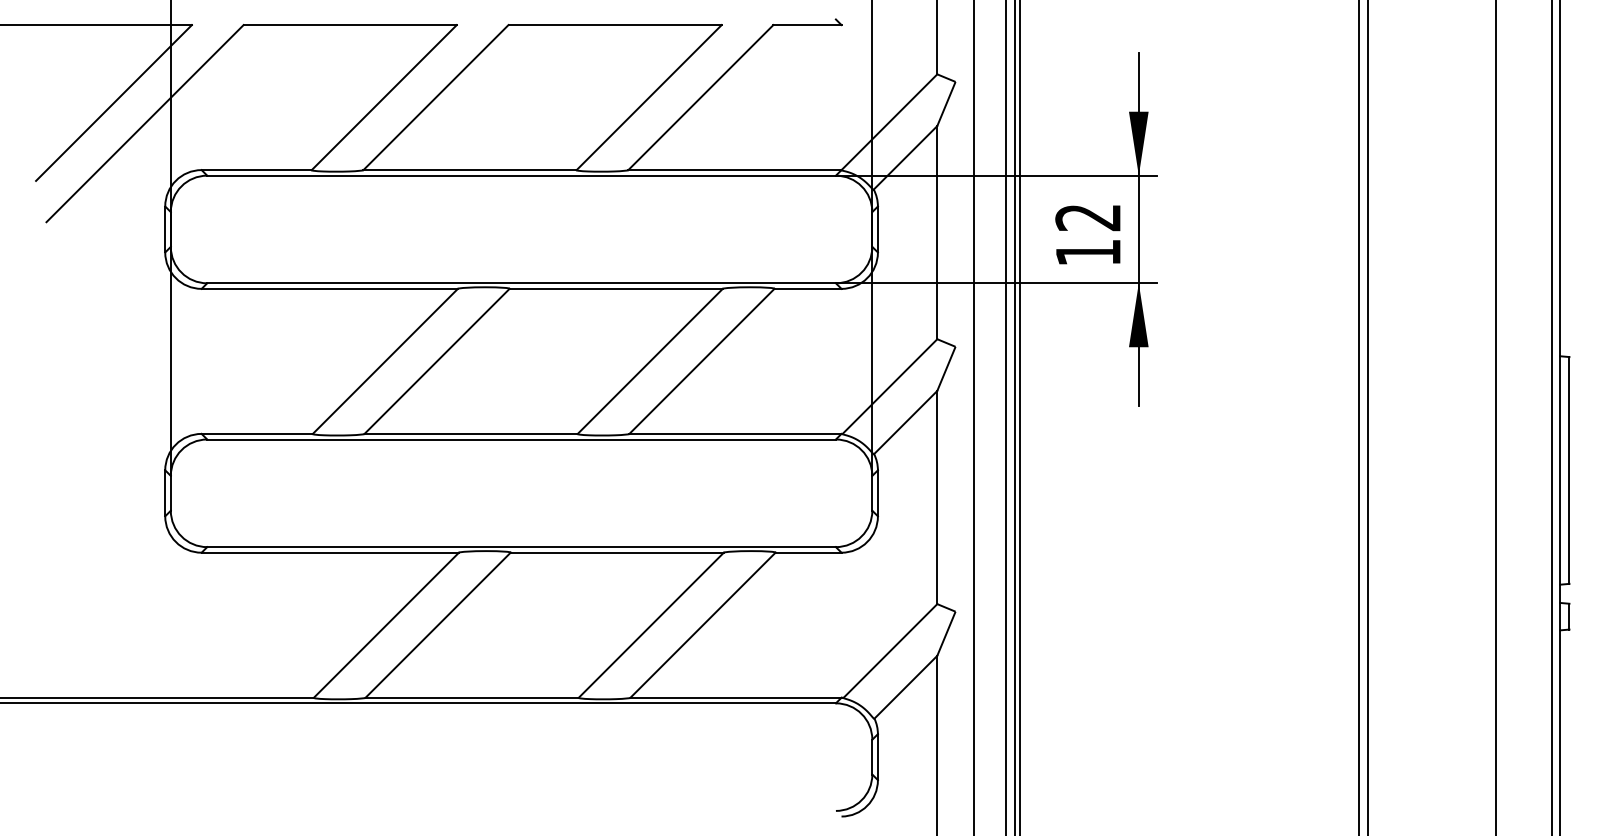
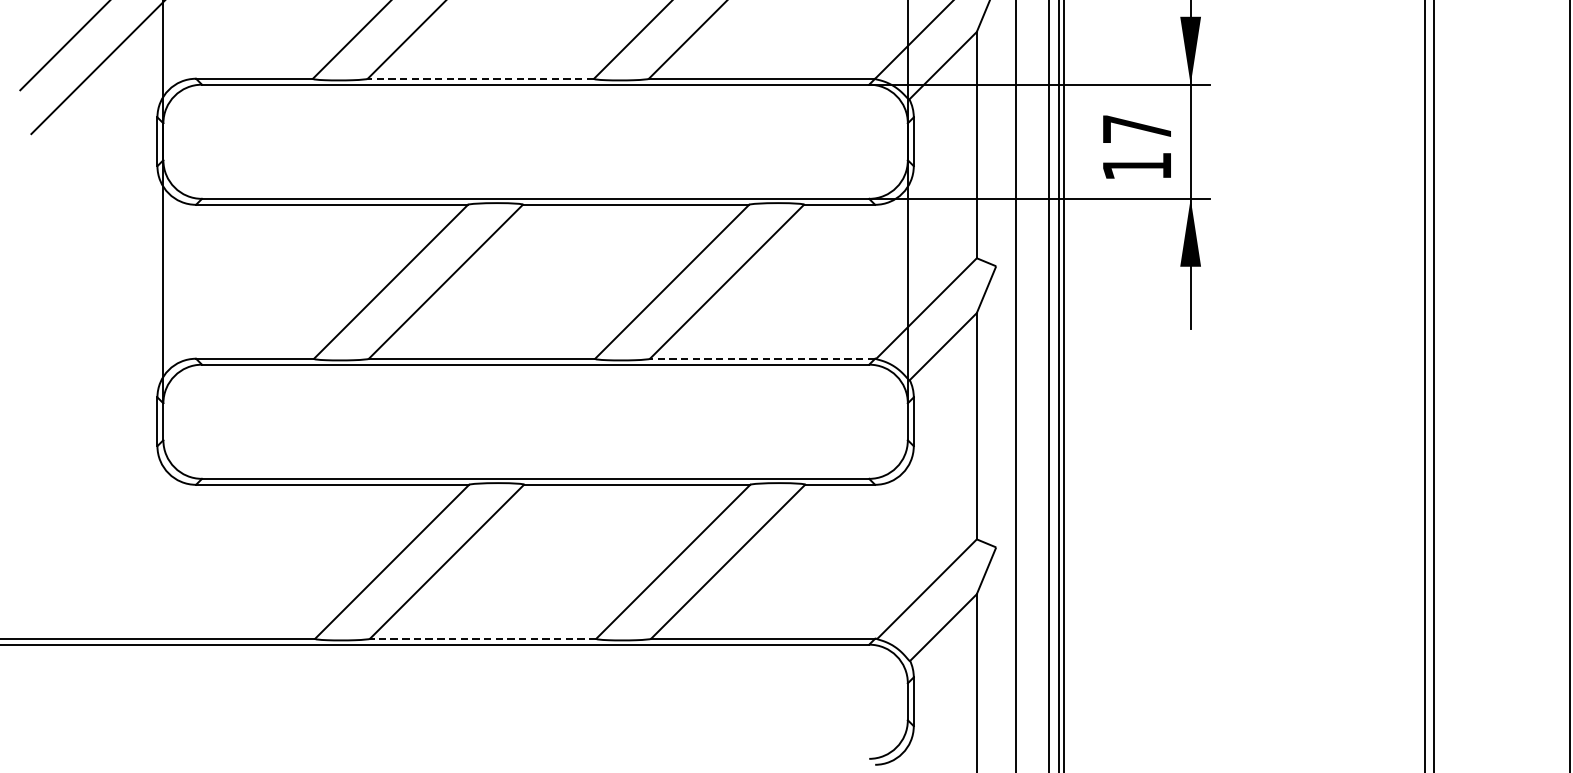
line: (470, 170) -> (481, 79), solid -> dashed
text: (1087, 217) -> (1136, 129), 12 -> 17
line: (734, 433) -> (761, 358), solid -> dashed
line: (472, 697) -> (483, 638), solid -> dashed

